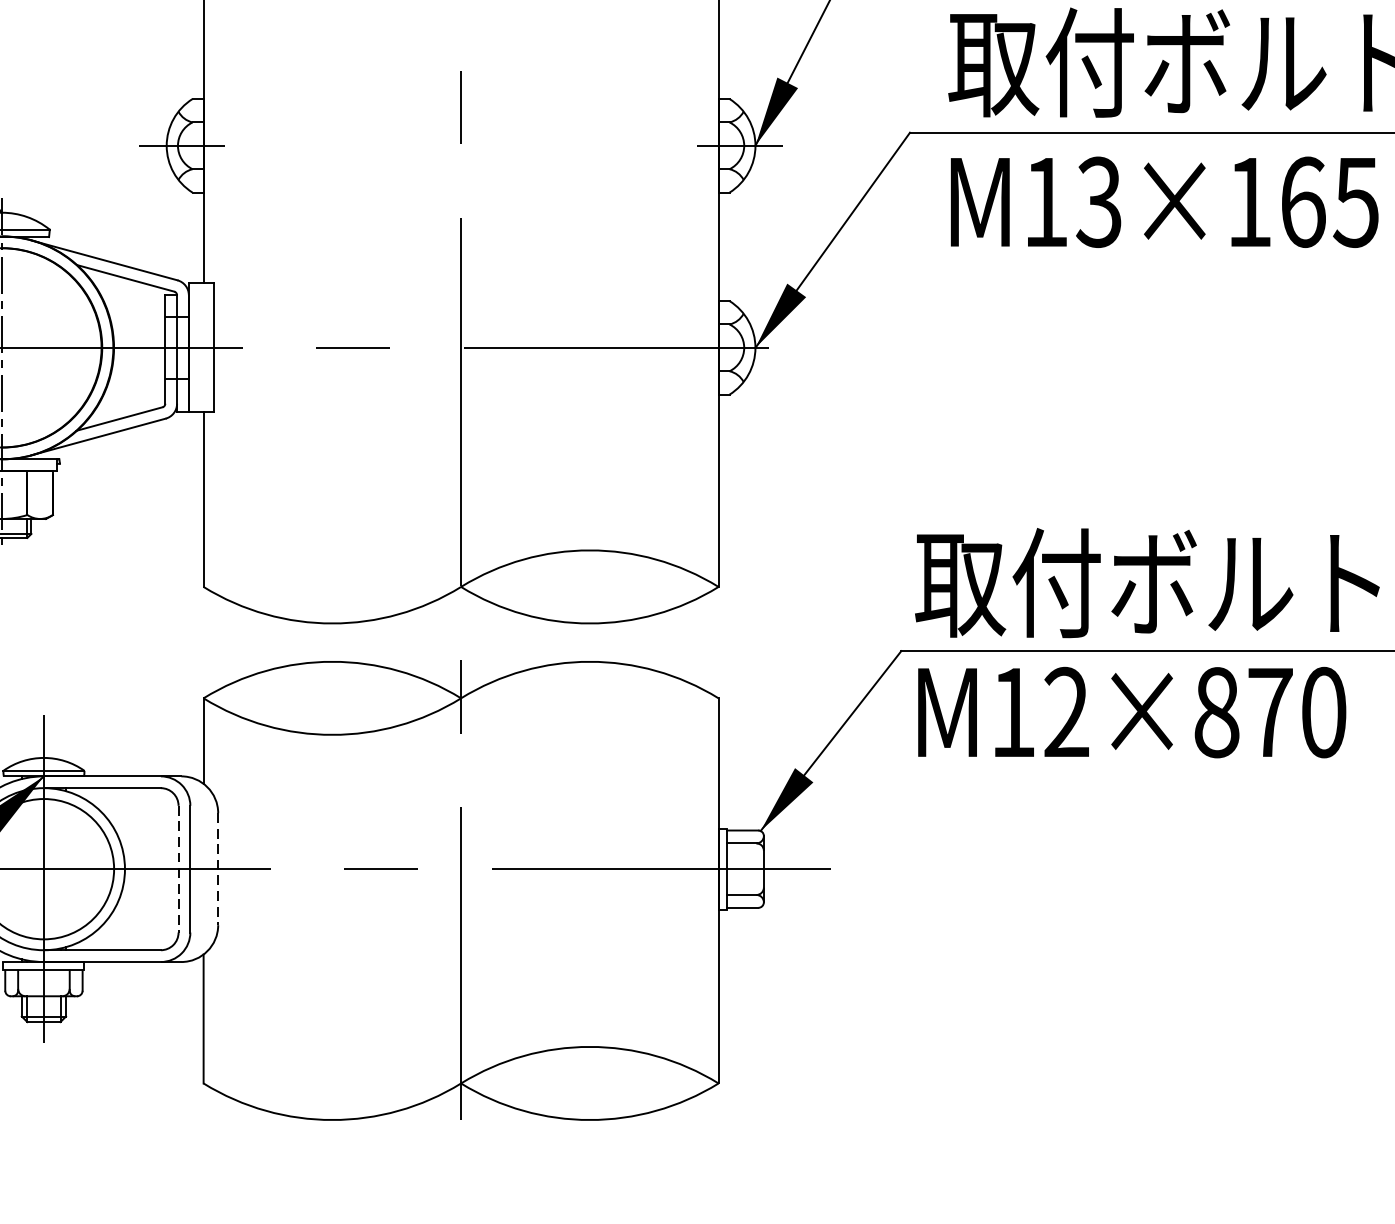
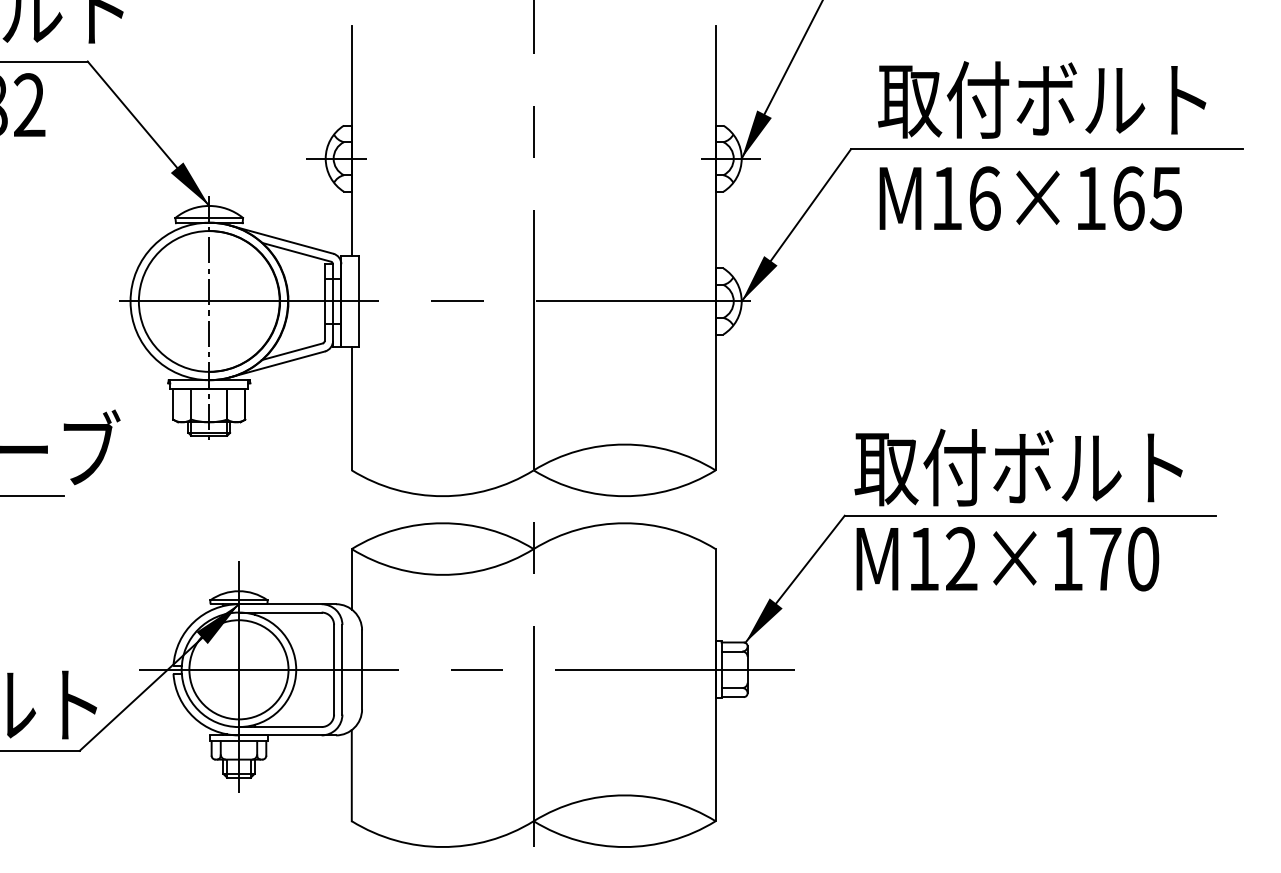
text: (1099, 202) -> (984, 198), M13×165 -> M16×165
text: (1216, 713) -> (1067, 559), M12×870 -> M12×170
line: (179, 868) -> (334, 669), dashed -> solid
line: (218, 868) -> (362, 669), dashed -> solid

